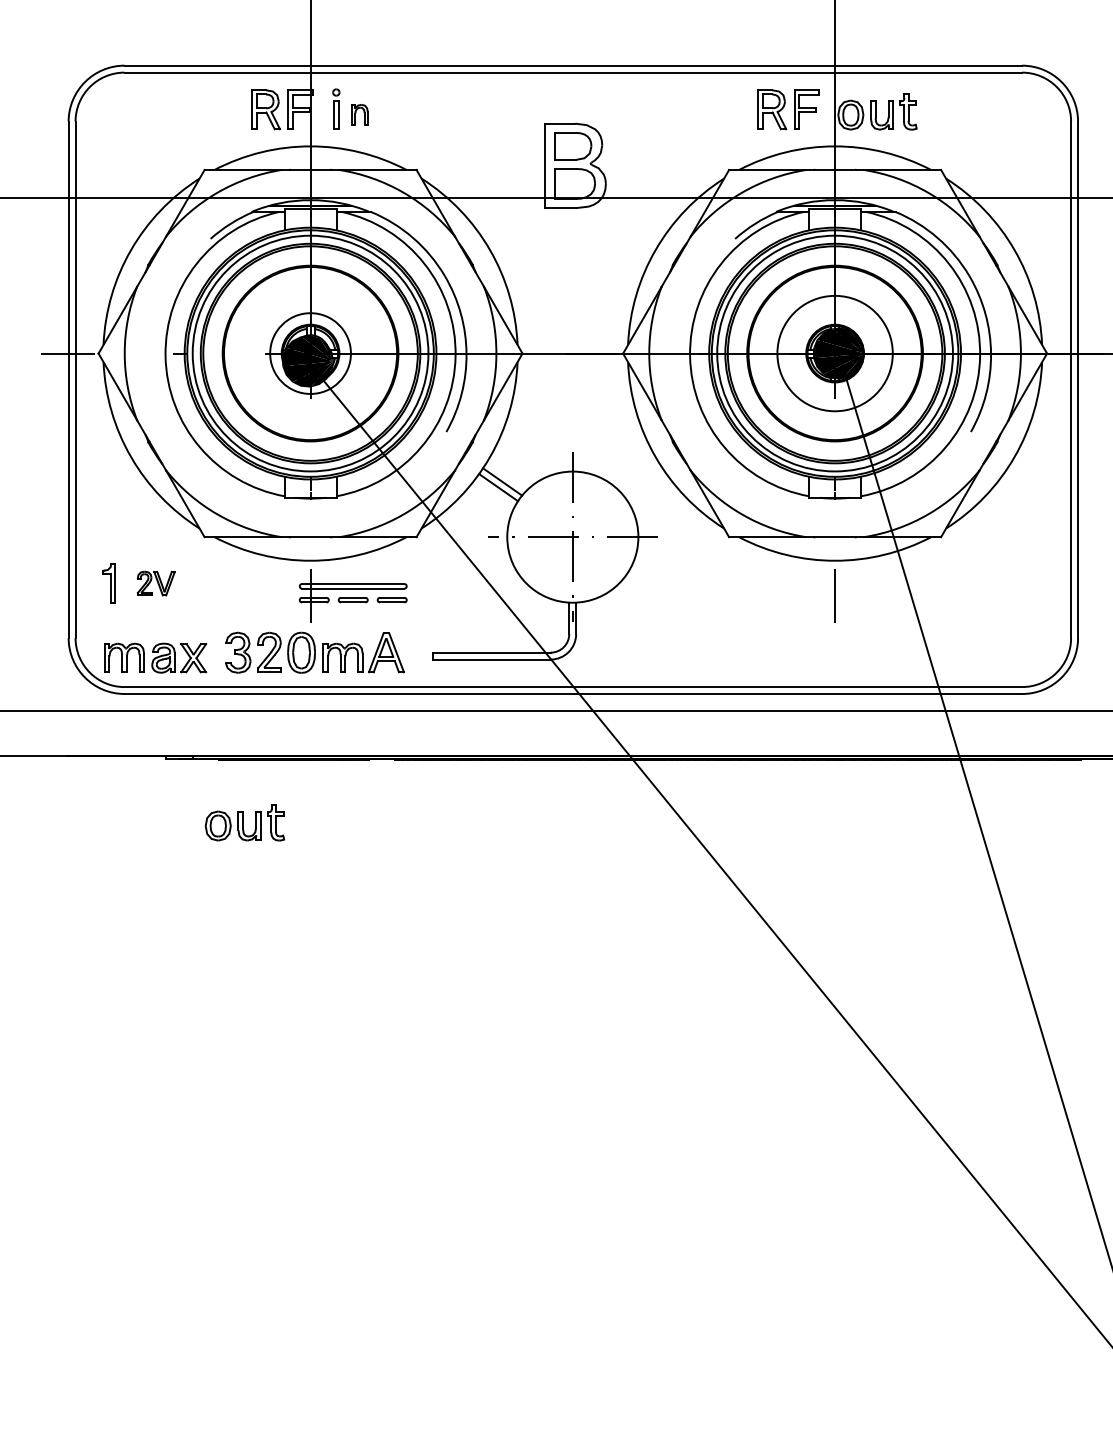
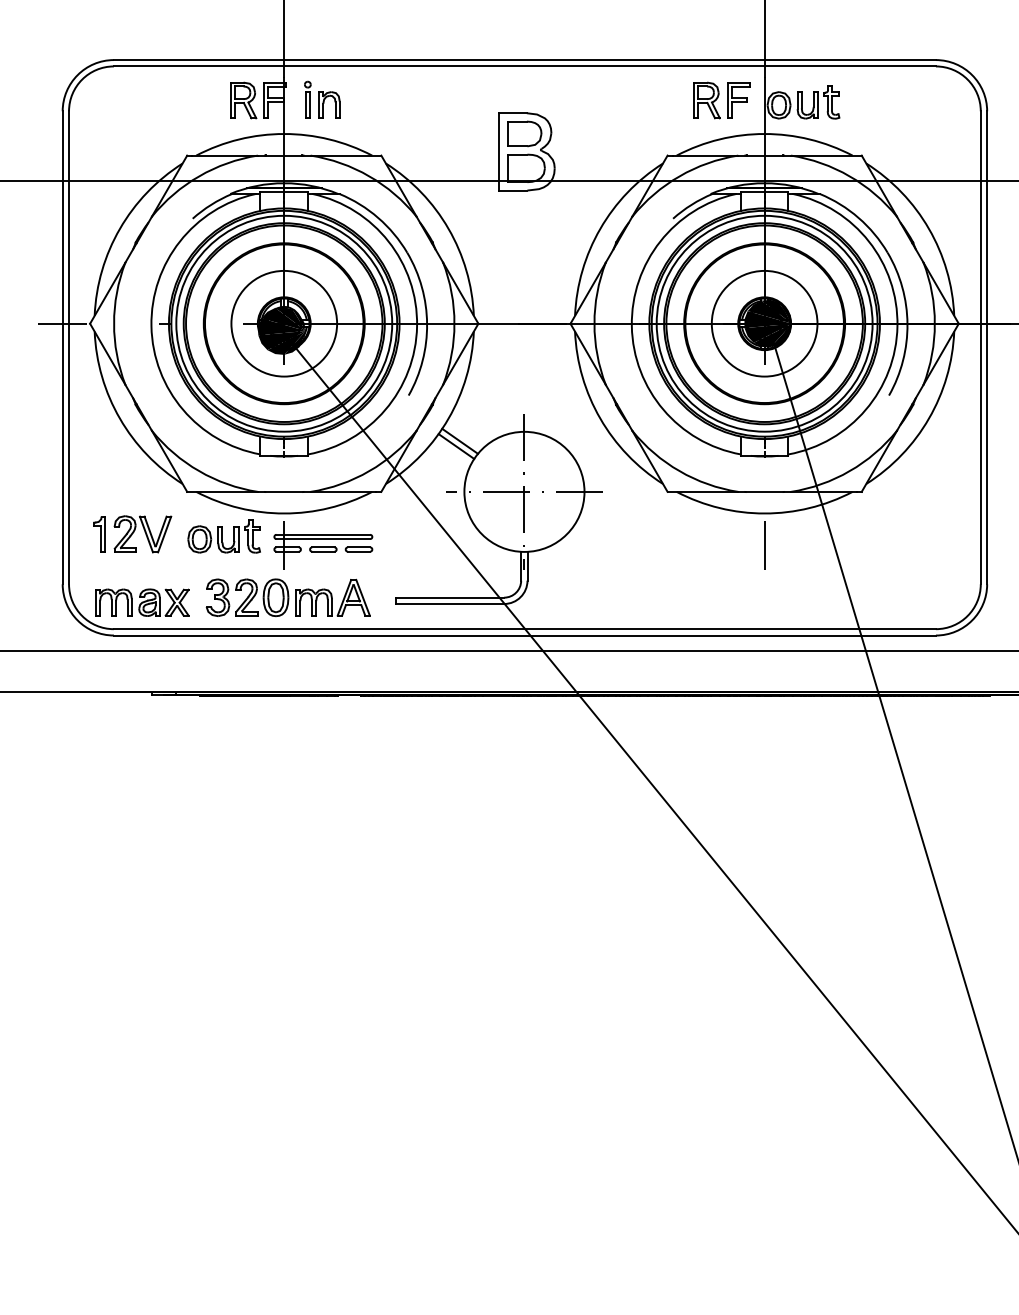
part: (359, 114) -> (329, 104), size x1.43
circle: (310, 353) -> (284, 323), size x1.43
part: (155, 583) -> (142, 534), size x1.67
part: (244, 822) -> (223, 536), moved

